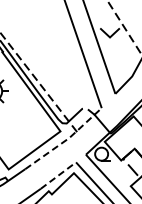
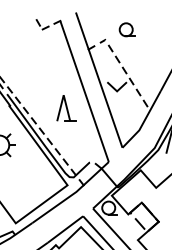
part: (59, 54) -> (66, 108), added
line: (66, 140) -> (73, 194), dashed -> solid
line: (58, 175) -> (65, 229), dashed -> solid

